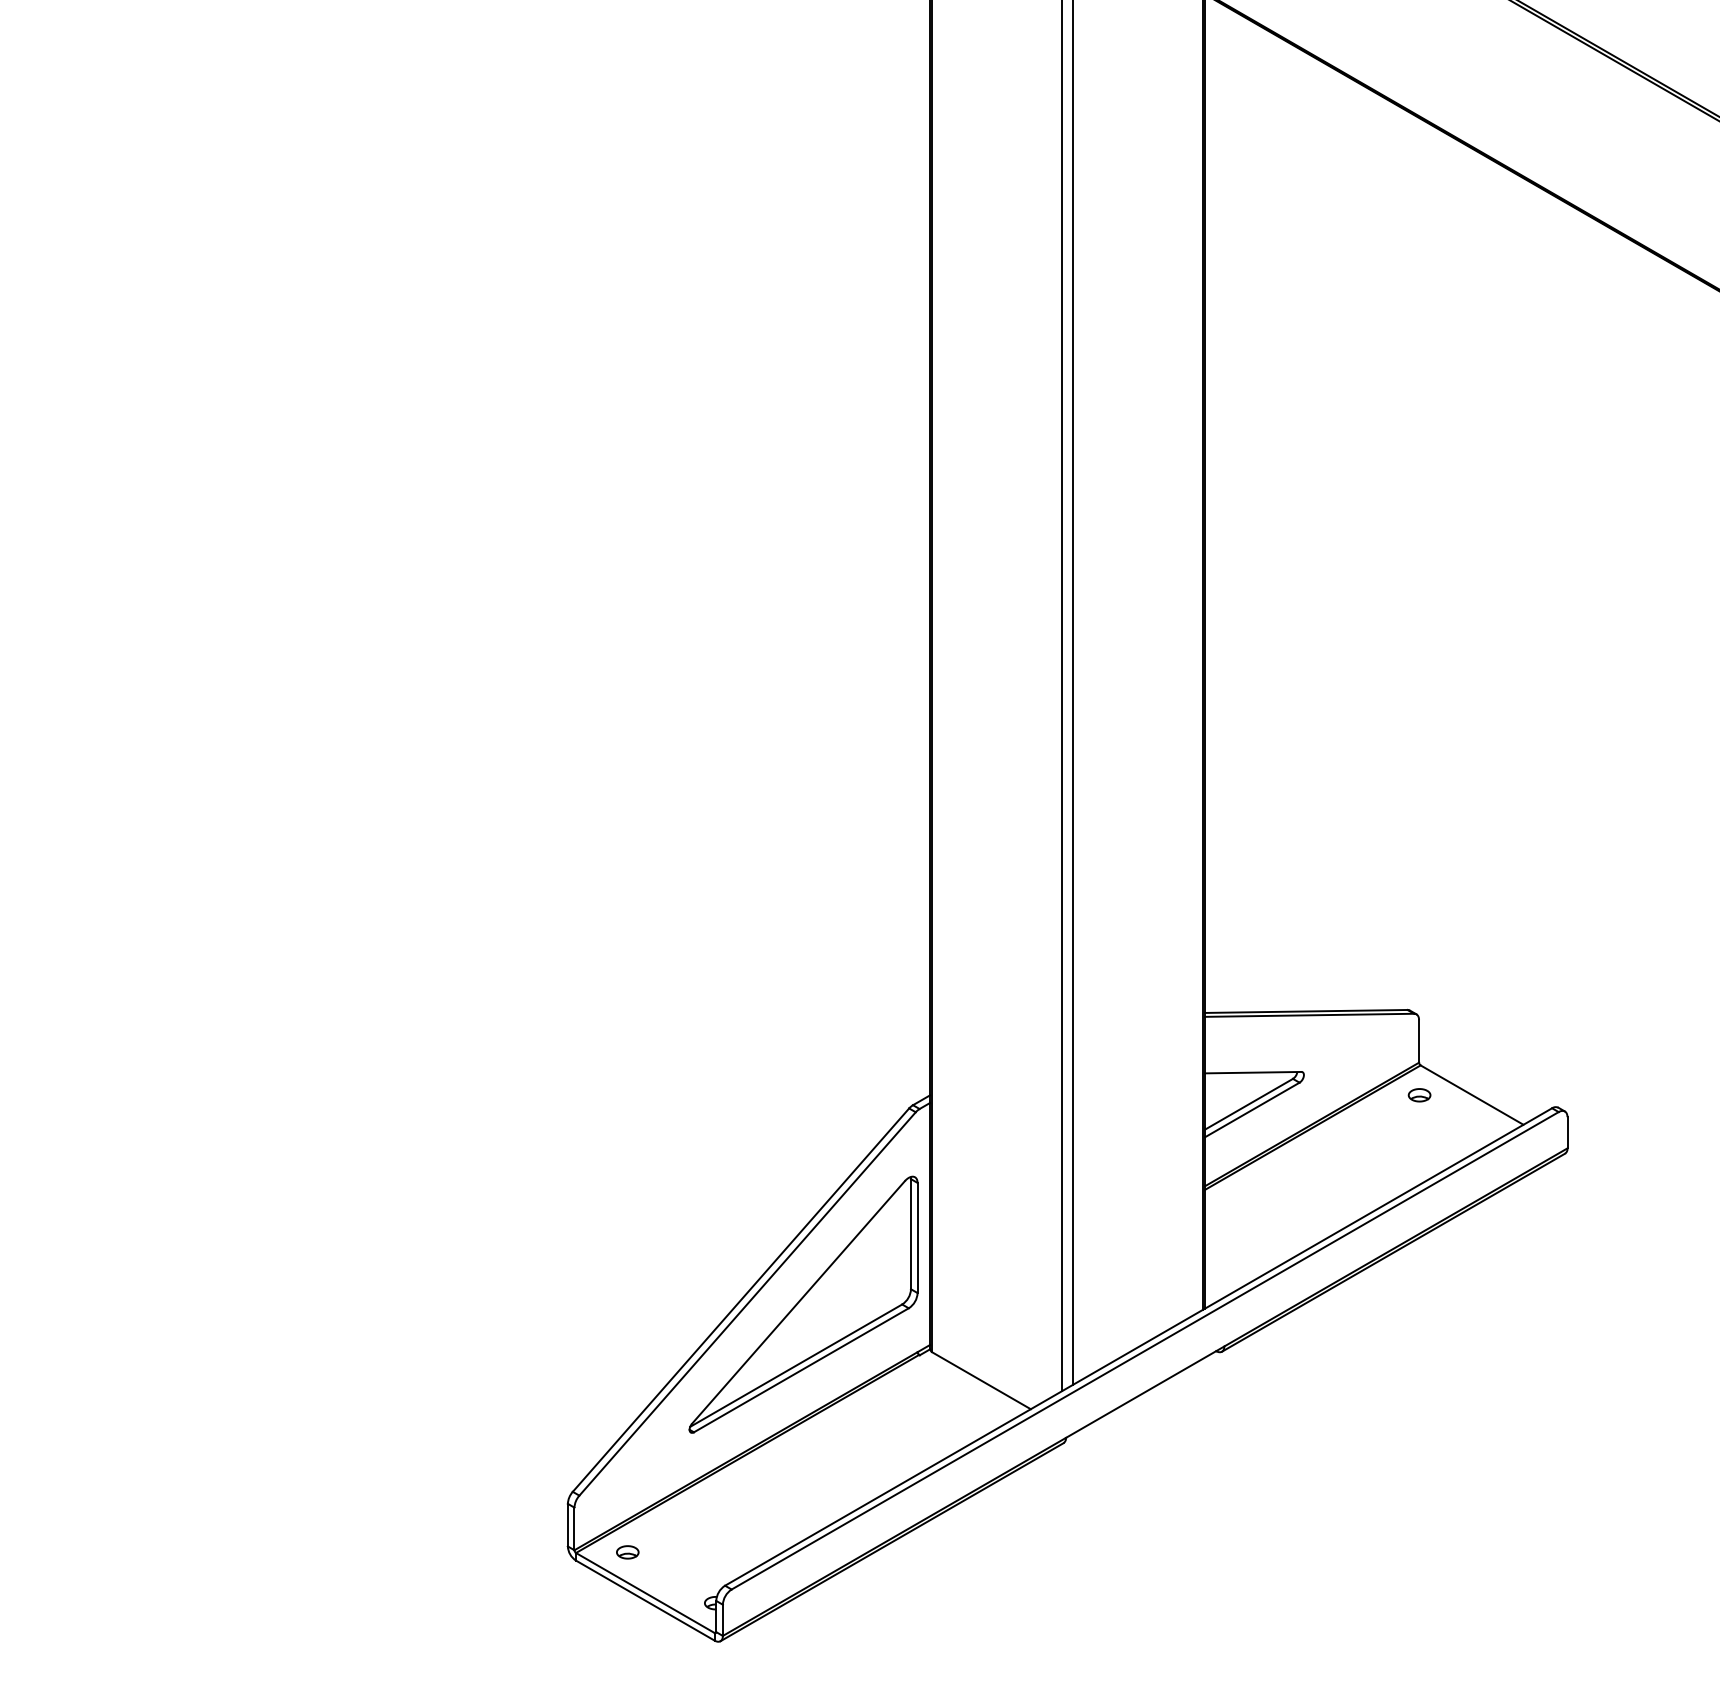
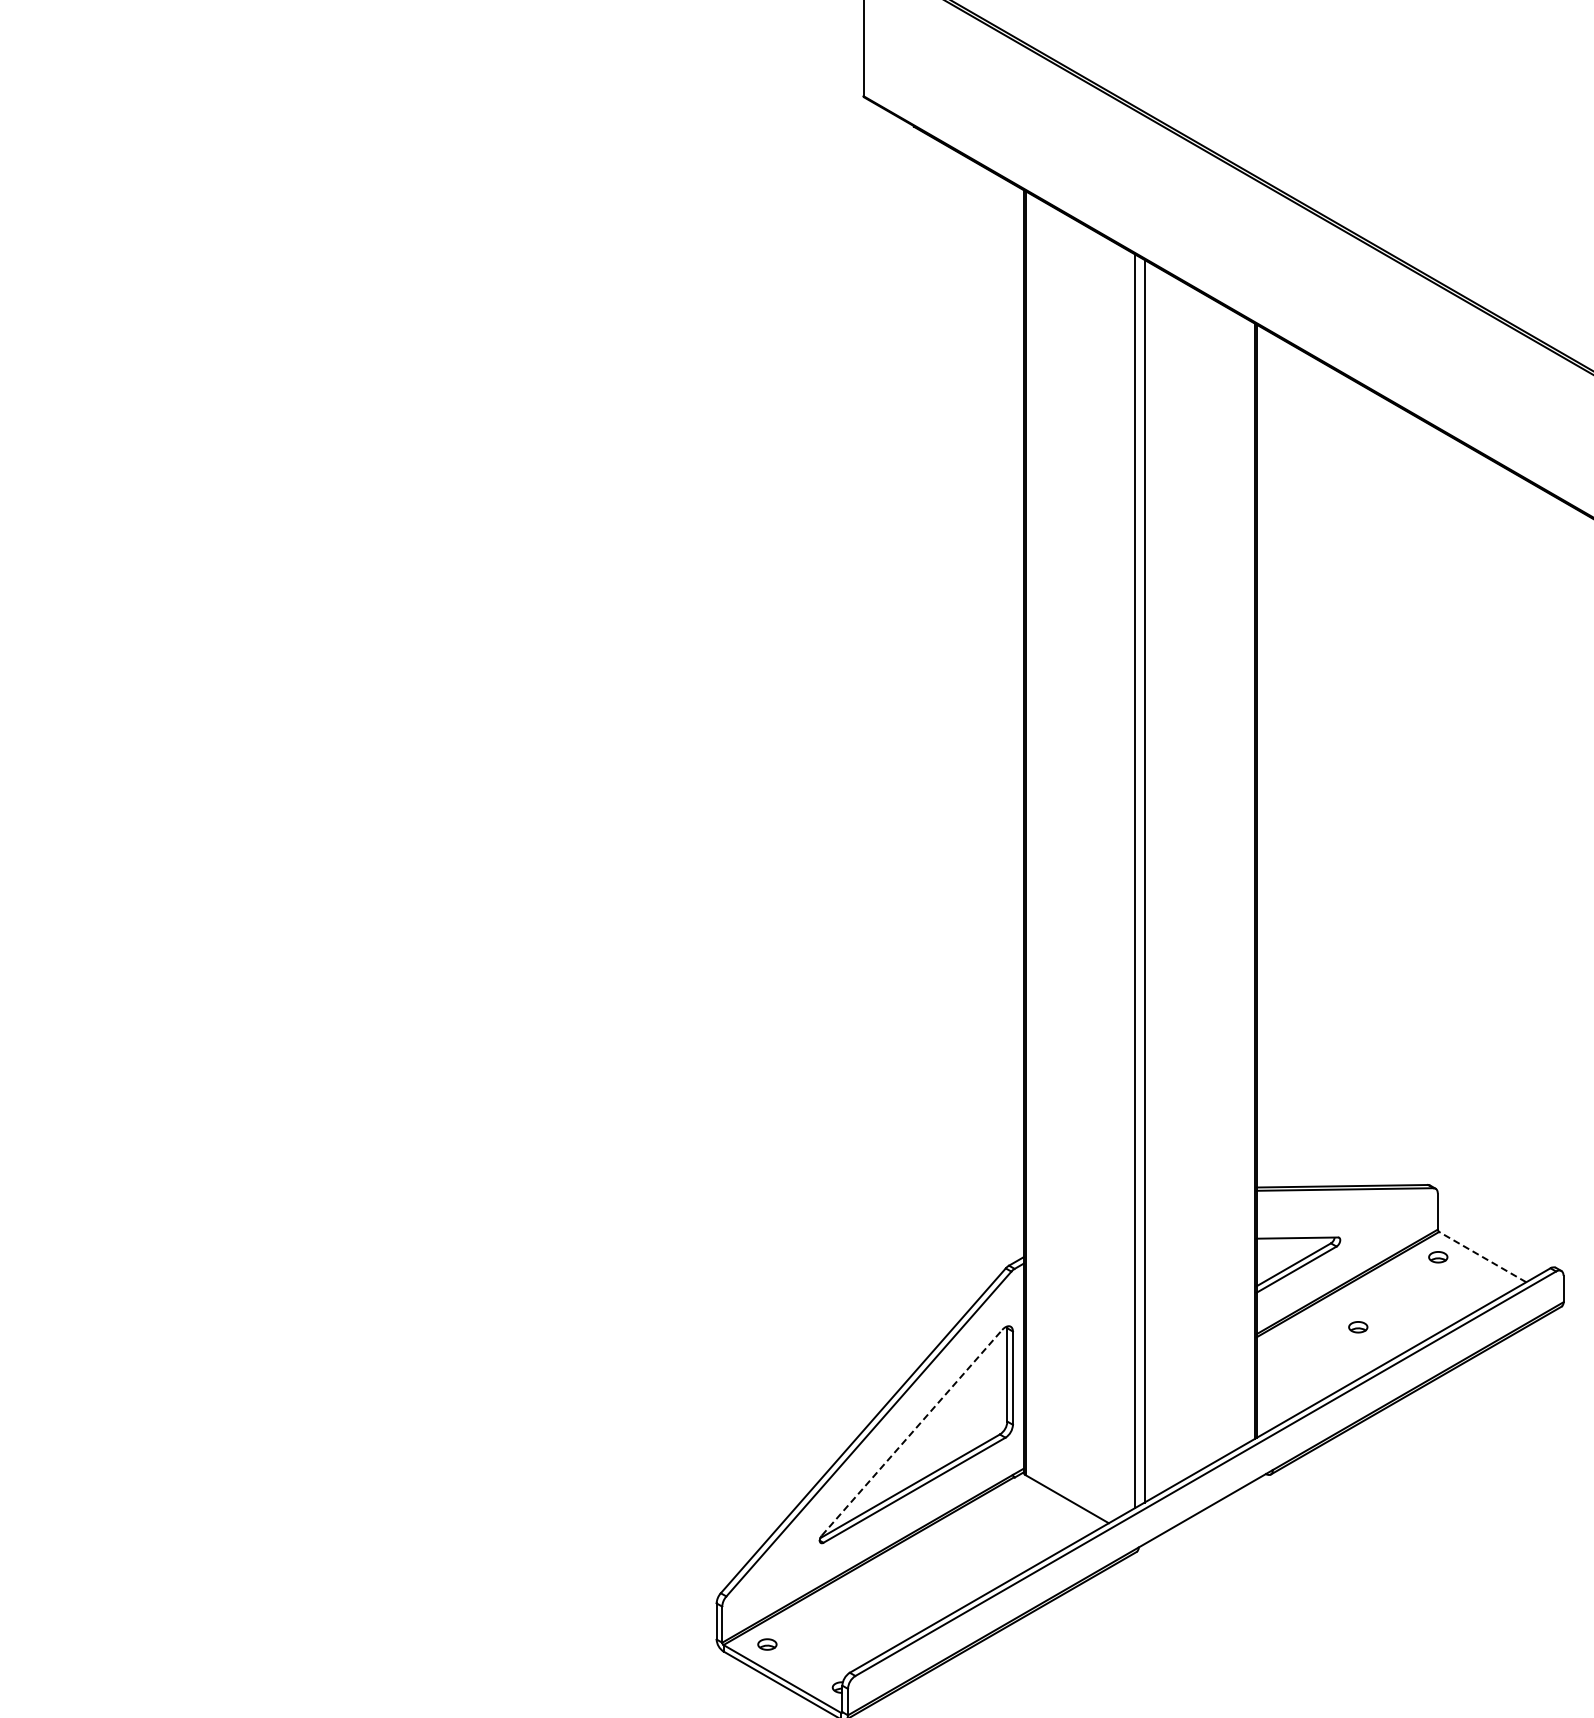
line: (1471, 1094) -> (1482, 1256), solid -> dashed
part: (1325, 1178) -> (1358, 1327), added
line: (799, 1302) -> (912, 1432), solid -> dashed

